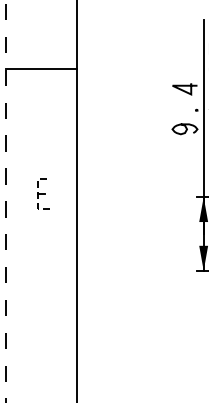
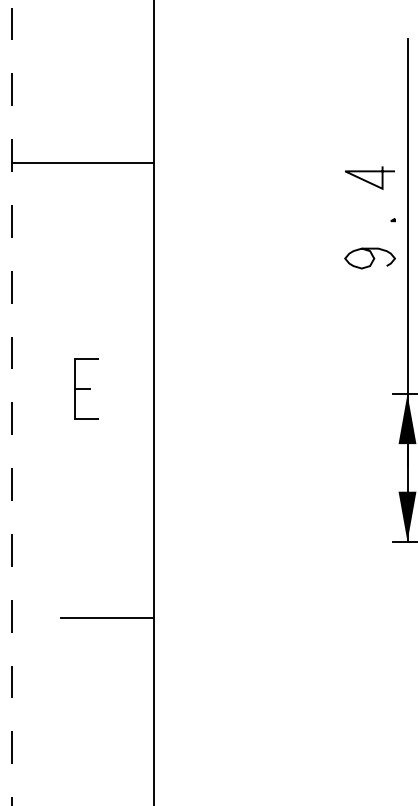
line: (41, 69) -> (82, 162), moved
line: (37, 194) -> (74, 388), dashed -> solid
line: (53, 309) -> (106, 619), added

